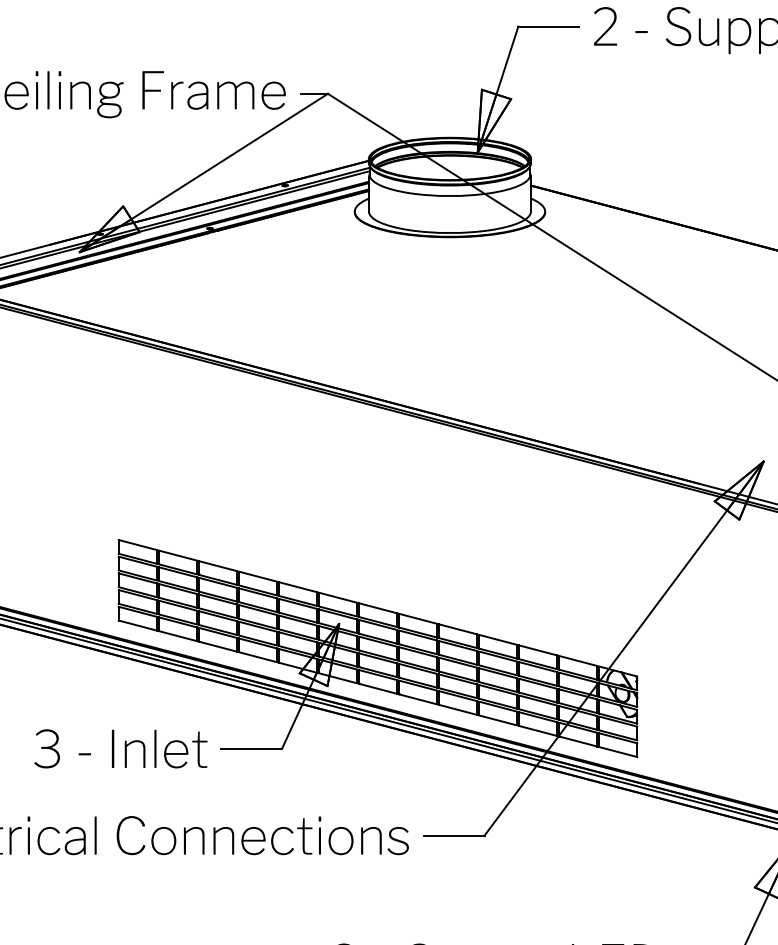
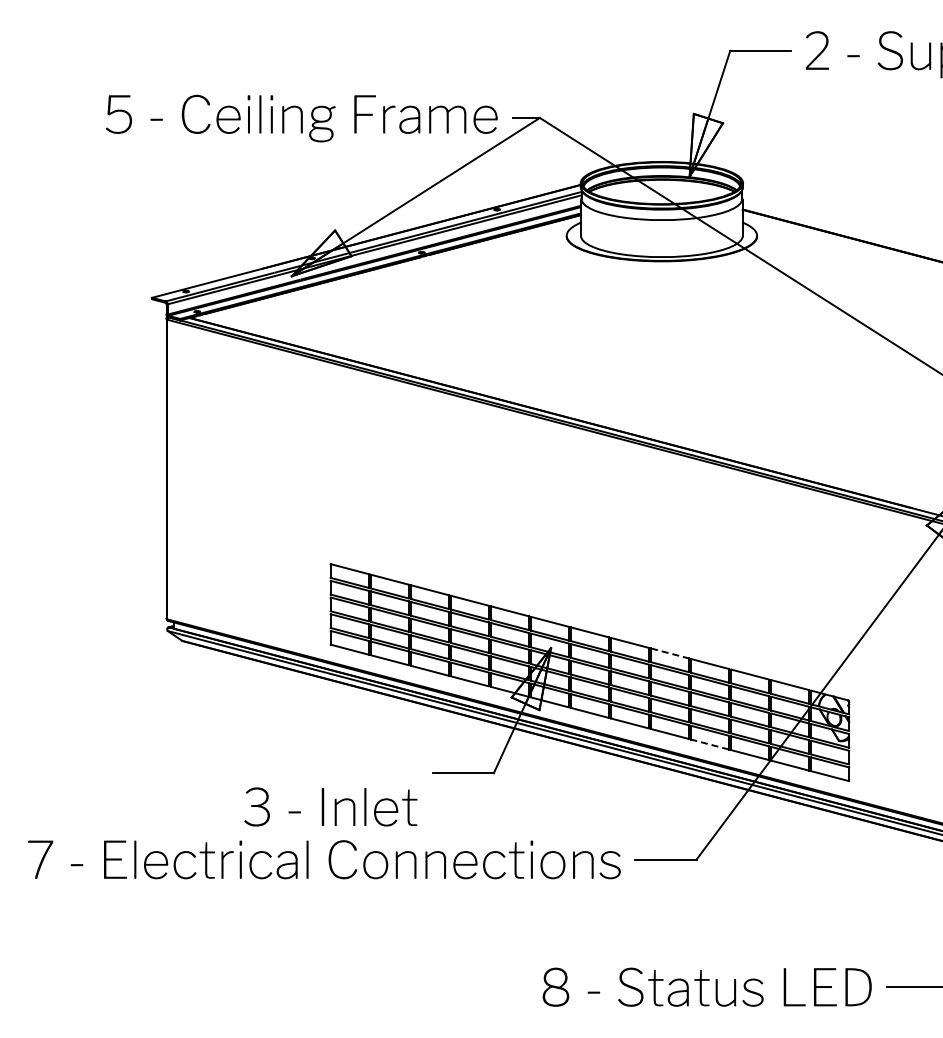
line: (457, 629) -> (669, 653), solid -> dashed
line: (498, 720) -> (710, 744), solid -> dashed
text: (120, 748) -> (330, 806), moved

